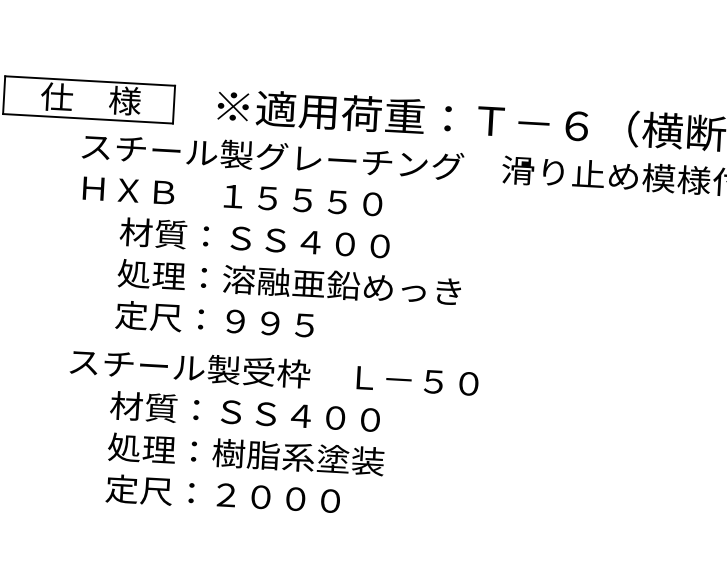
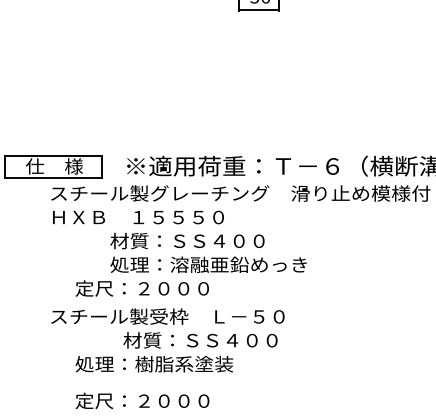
text: (290, 261) -> (208, 252), moved
text: (286, 323) -> (173, 288), 定尺：９９５ -> 定尺：２０００
text: (245, 412) -> (200, 340), moved
text: (223, 493) -> (142, 400), moved

